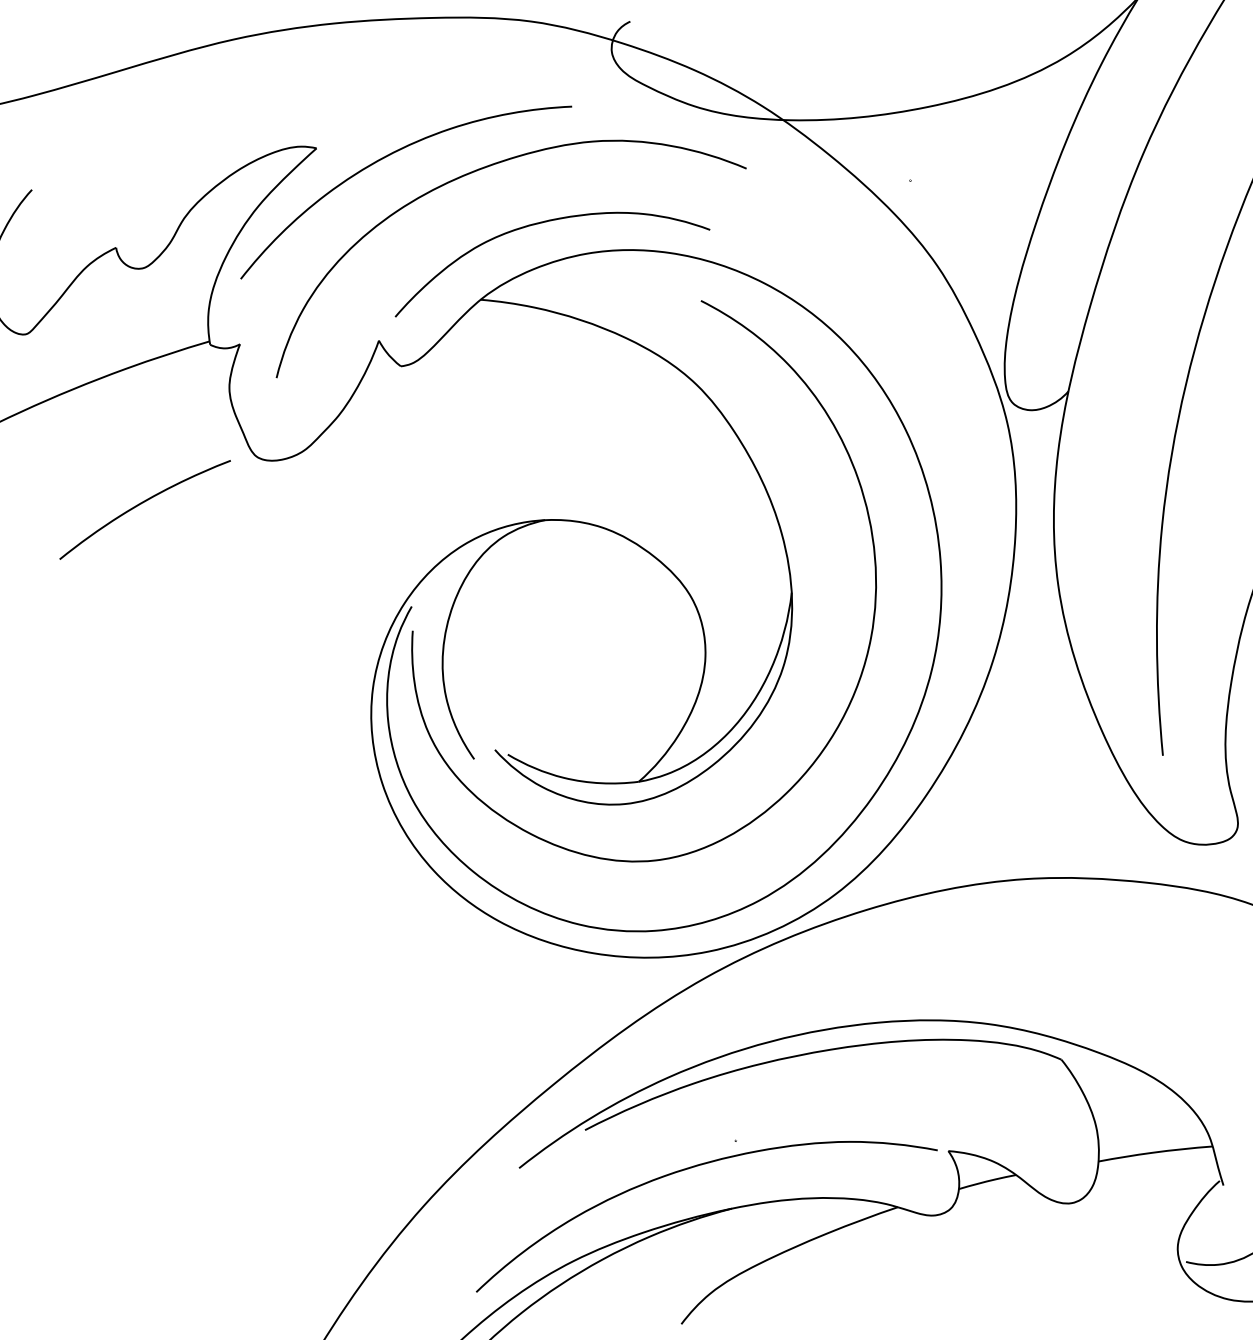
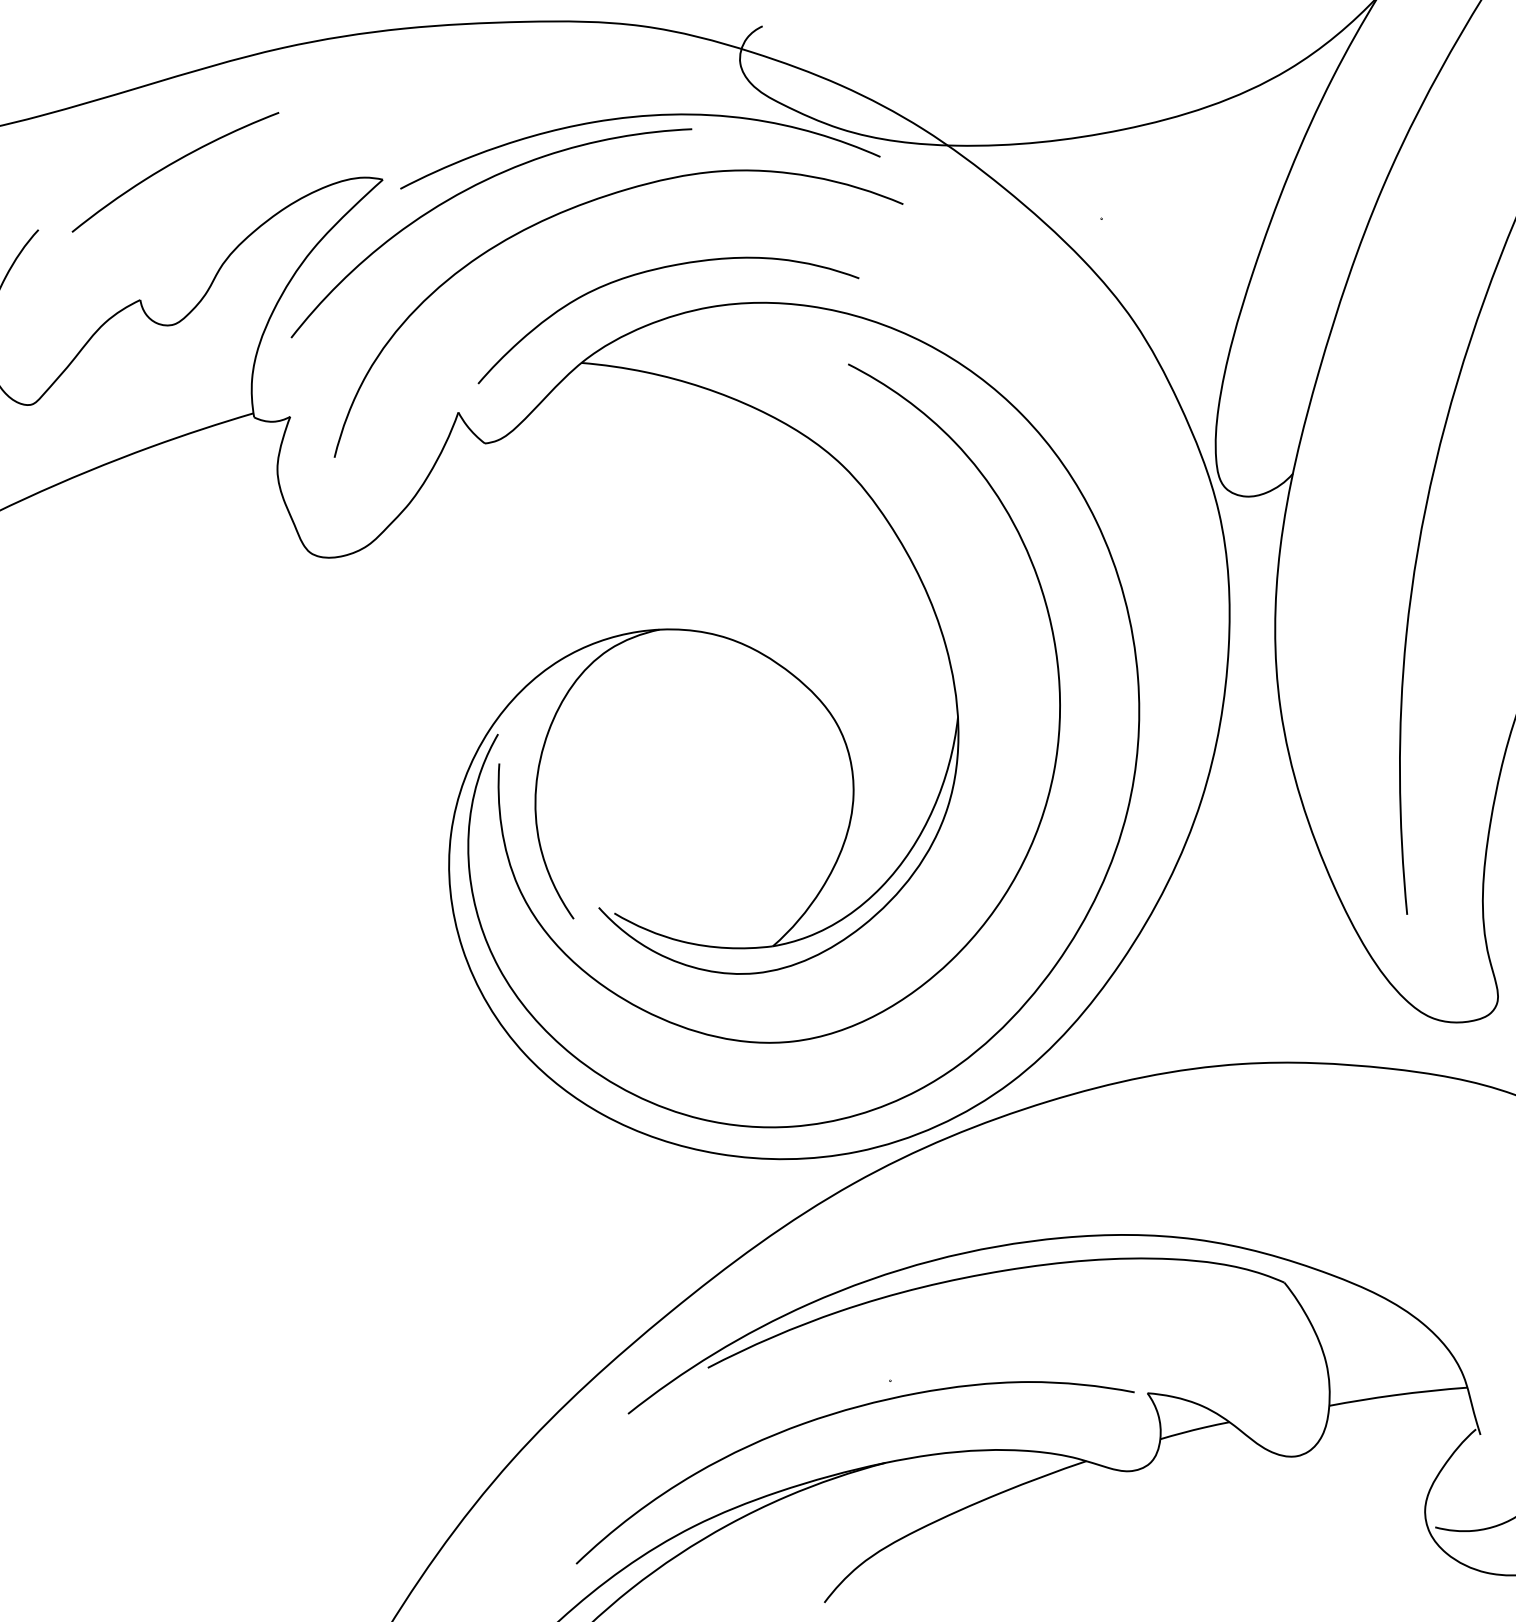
curve: (529, 96) -> (640, 117), added
curve: (140, 505) -> (169, 166), moved

